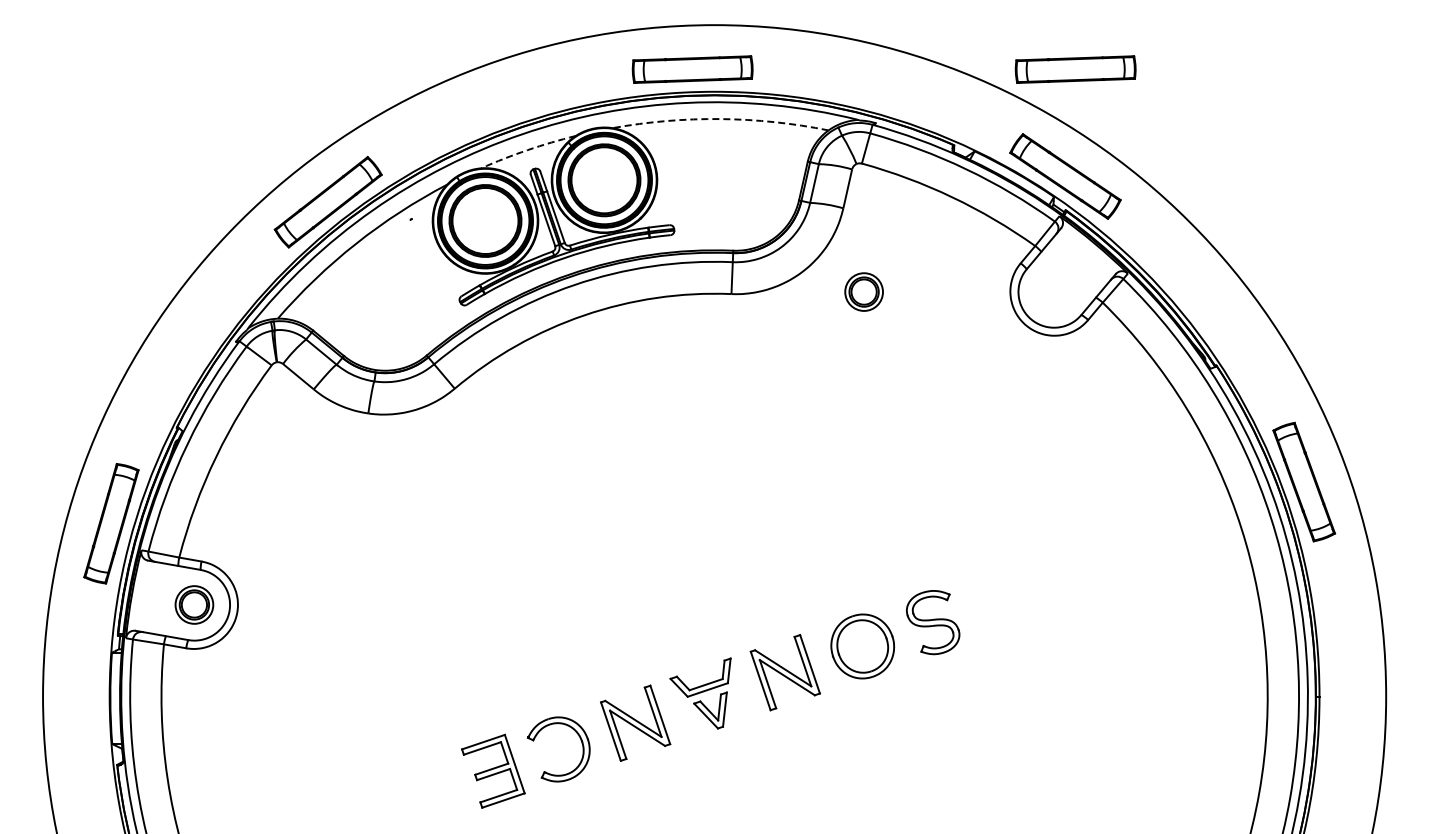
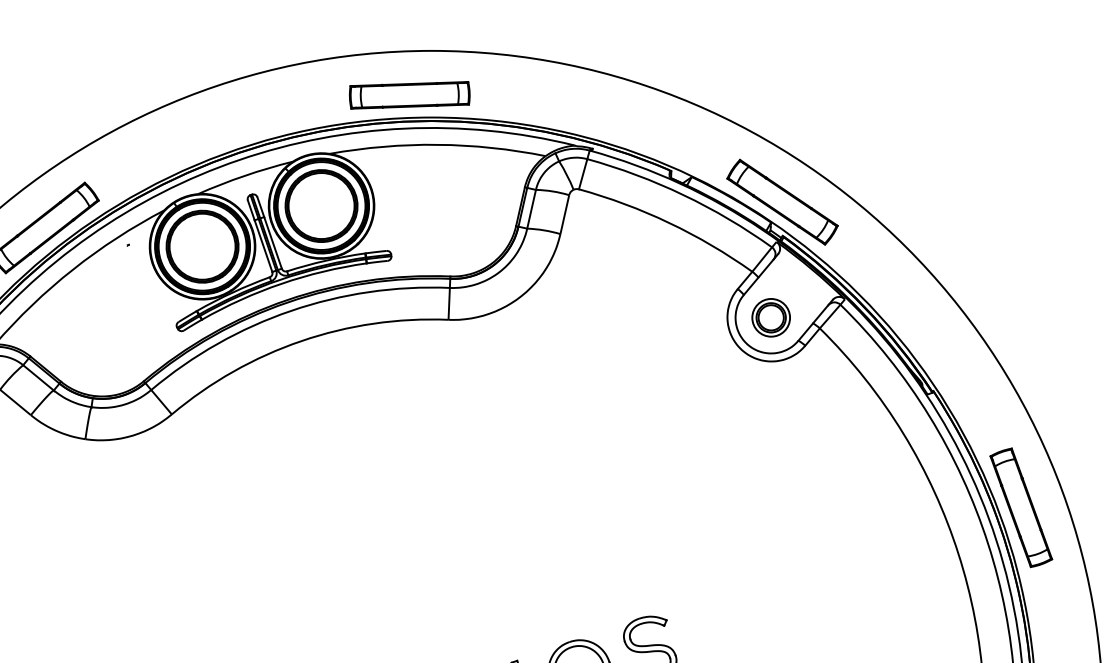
part: (1075, 69) -> (792, 95), removed
arc: (720, 119) -> (437, 145), dashed -> solid
arc: (527, 150) -> (244, 176), dashed -> solid
part: (863, 291) -> (770, 317), moved

